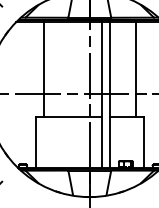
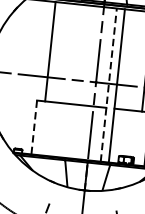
line: (101, 95) -> (108, 85), solid -> dashed
line: (35, 142) -> (33, 127), solid -> dashed

